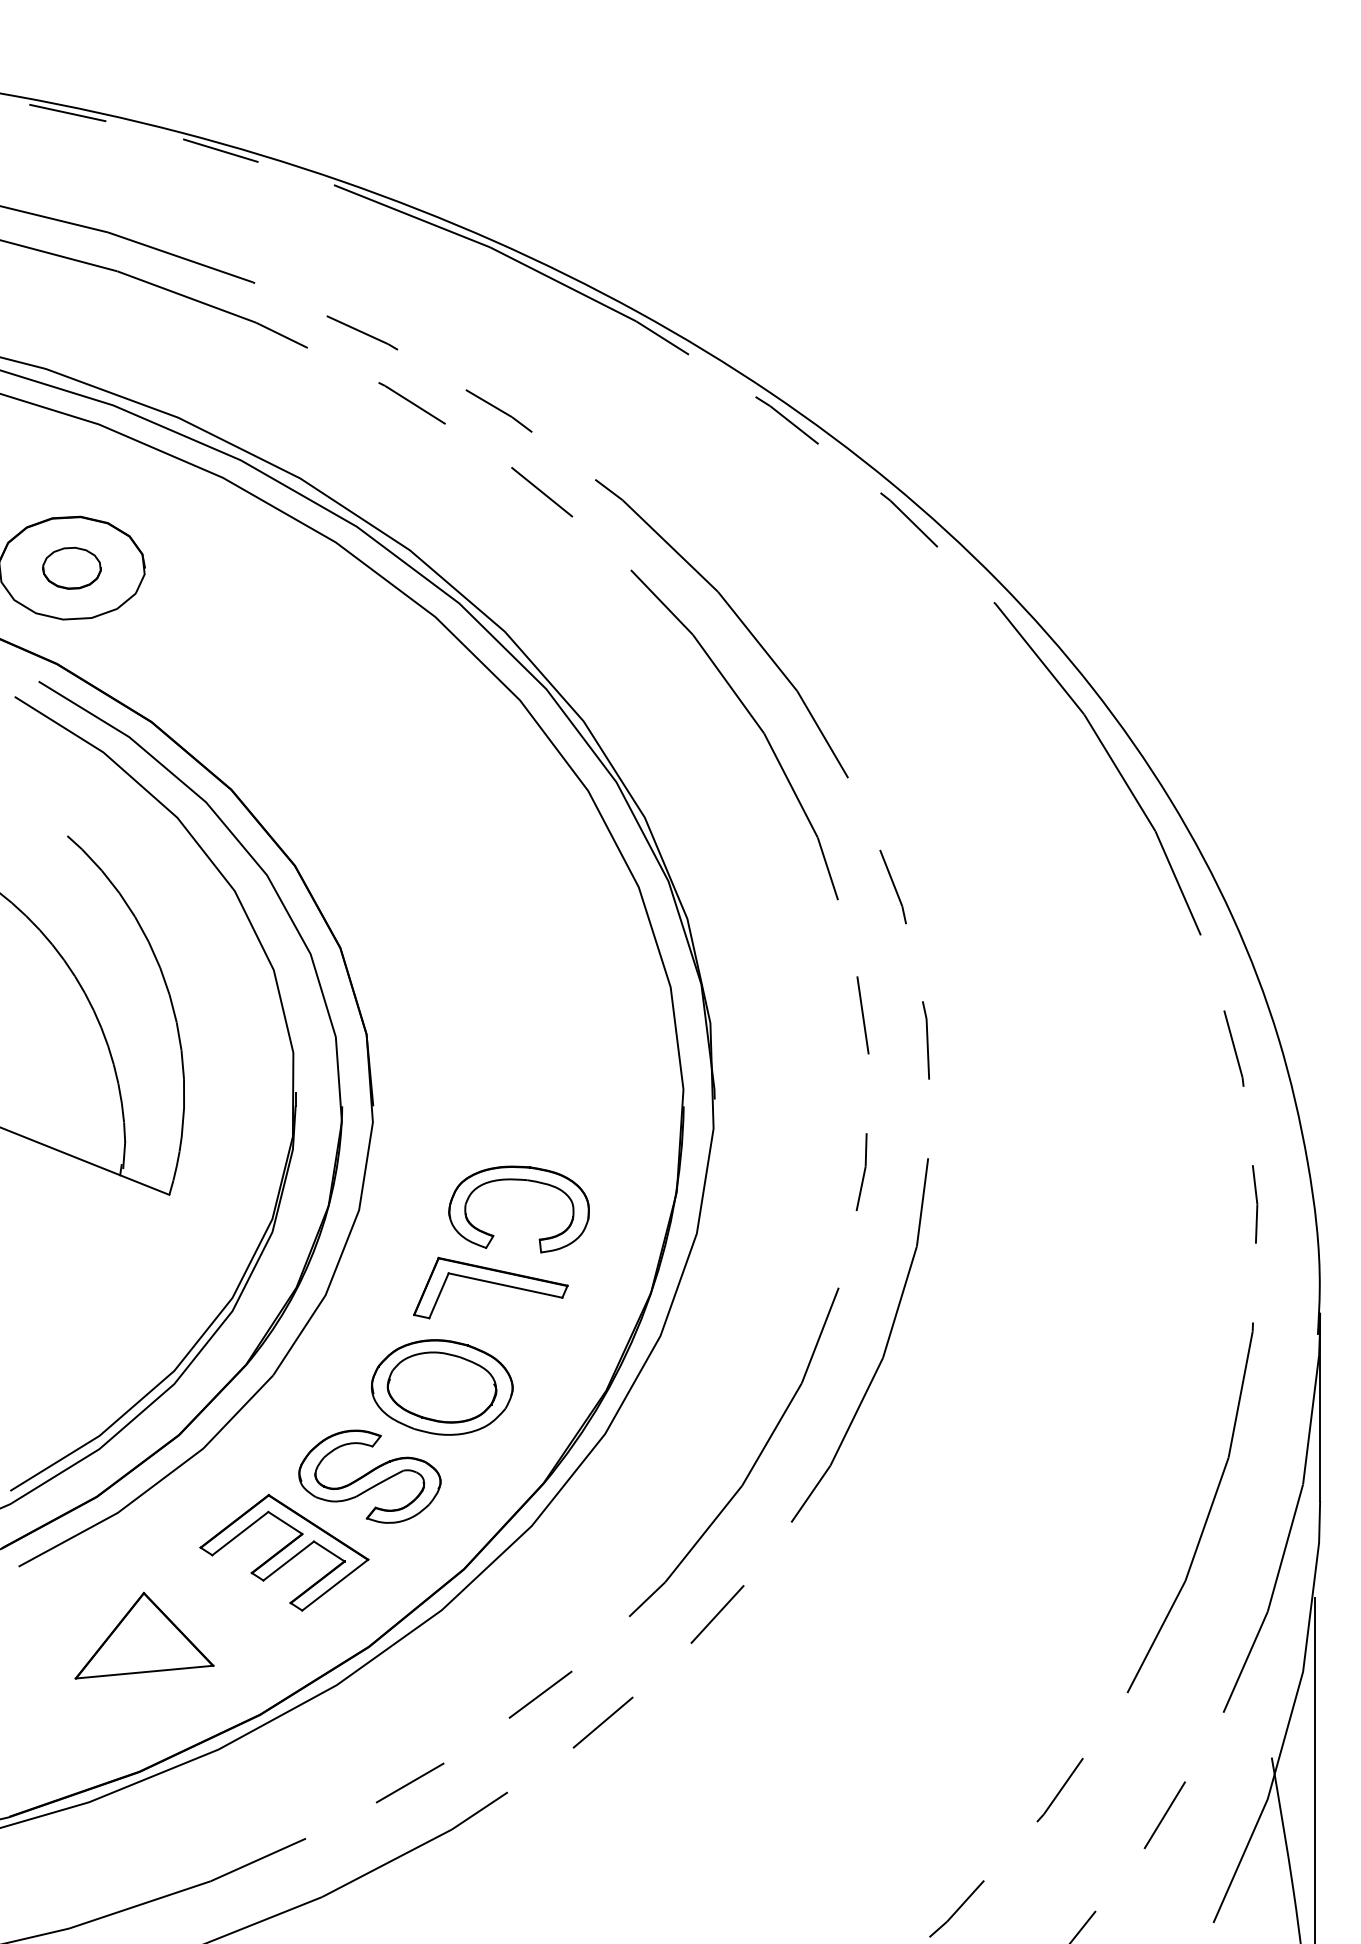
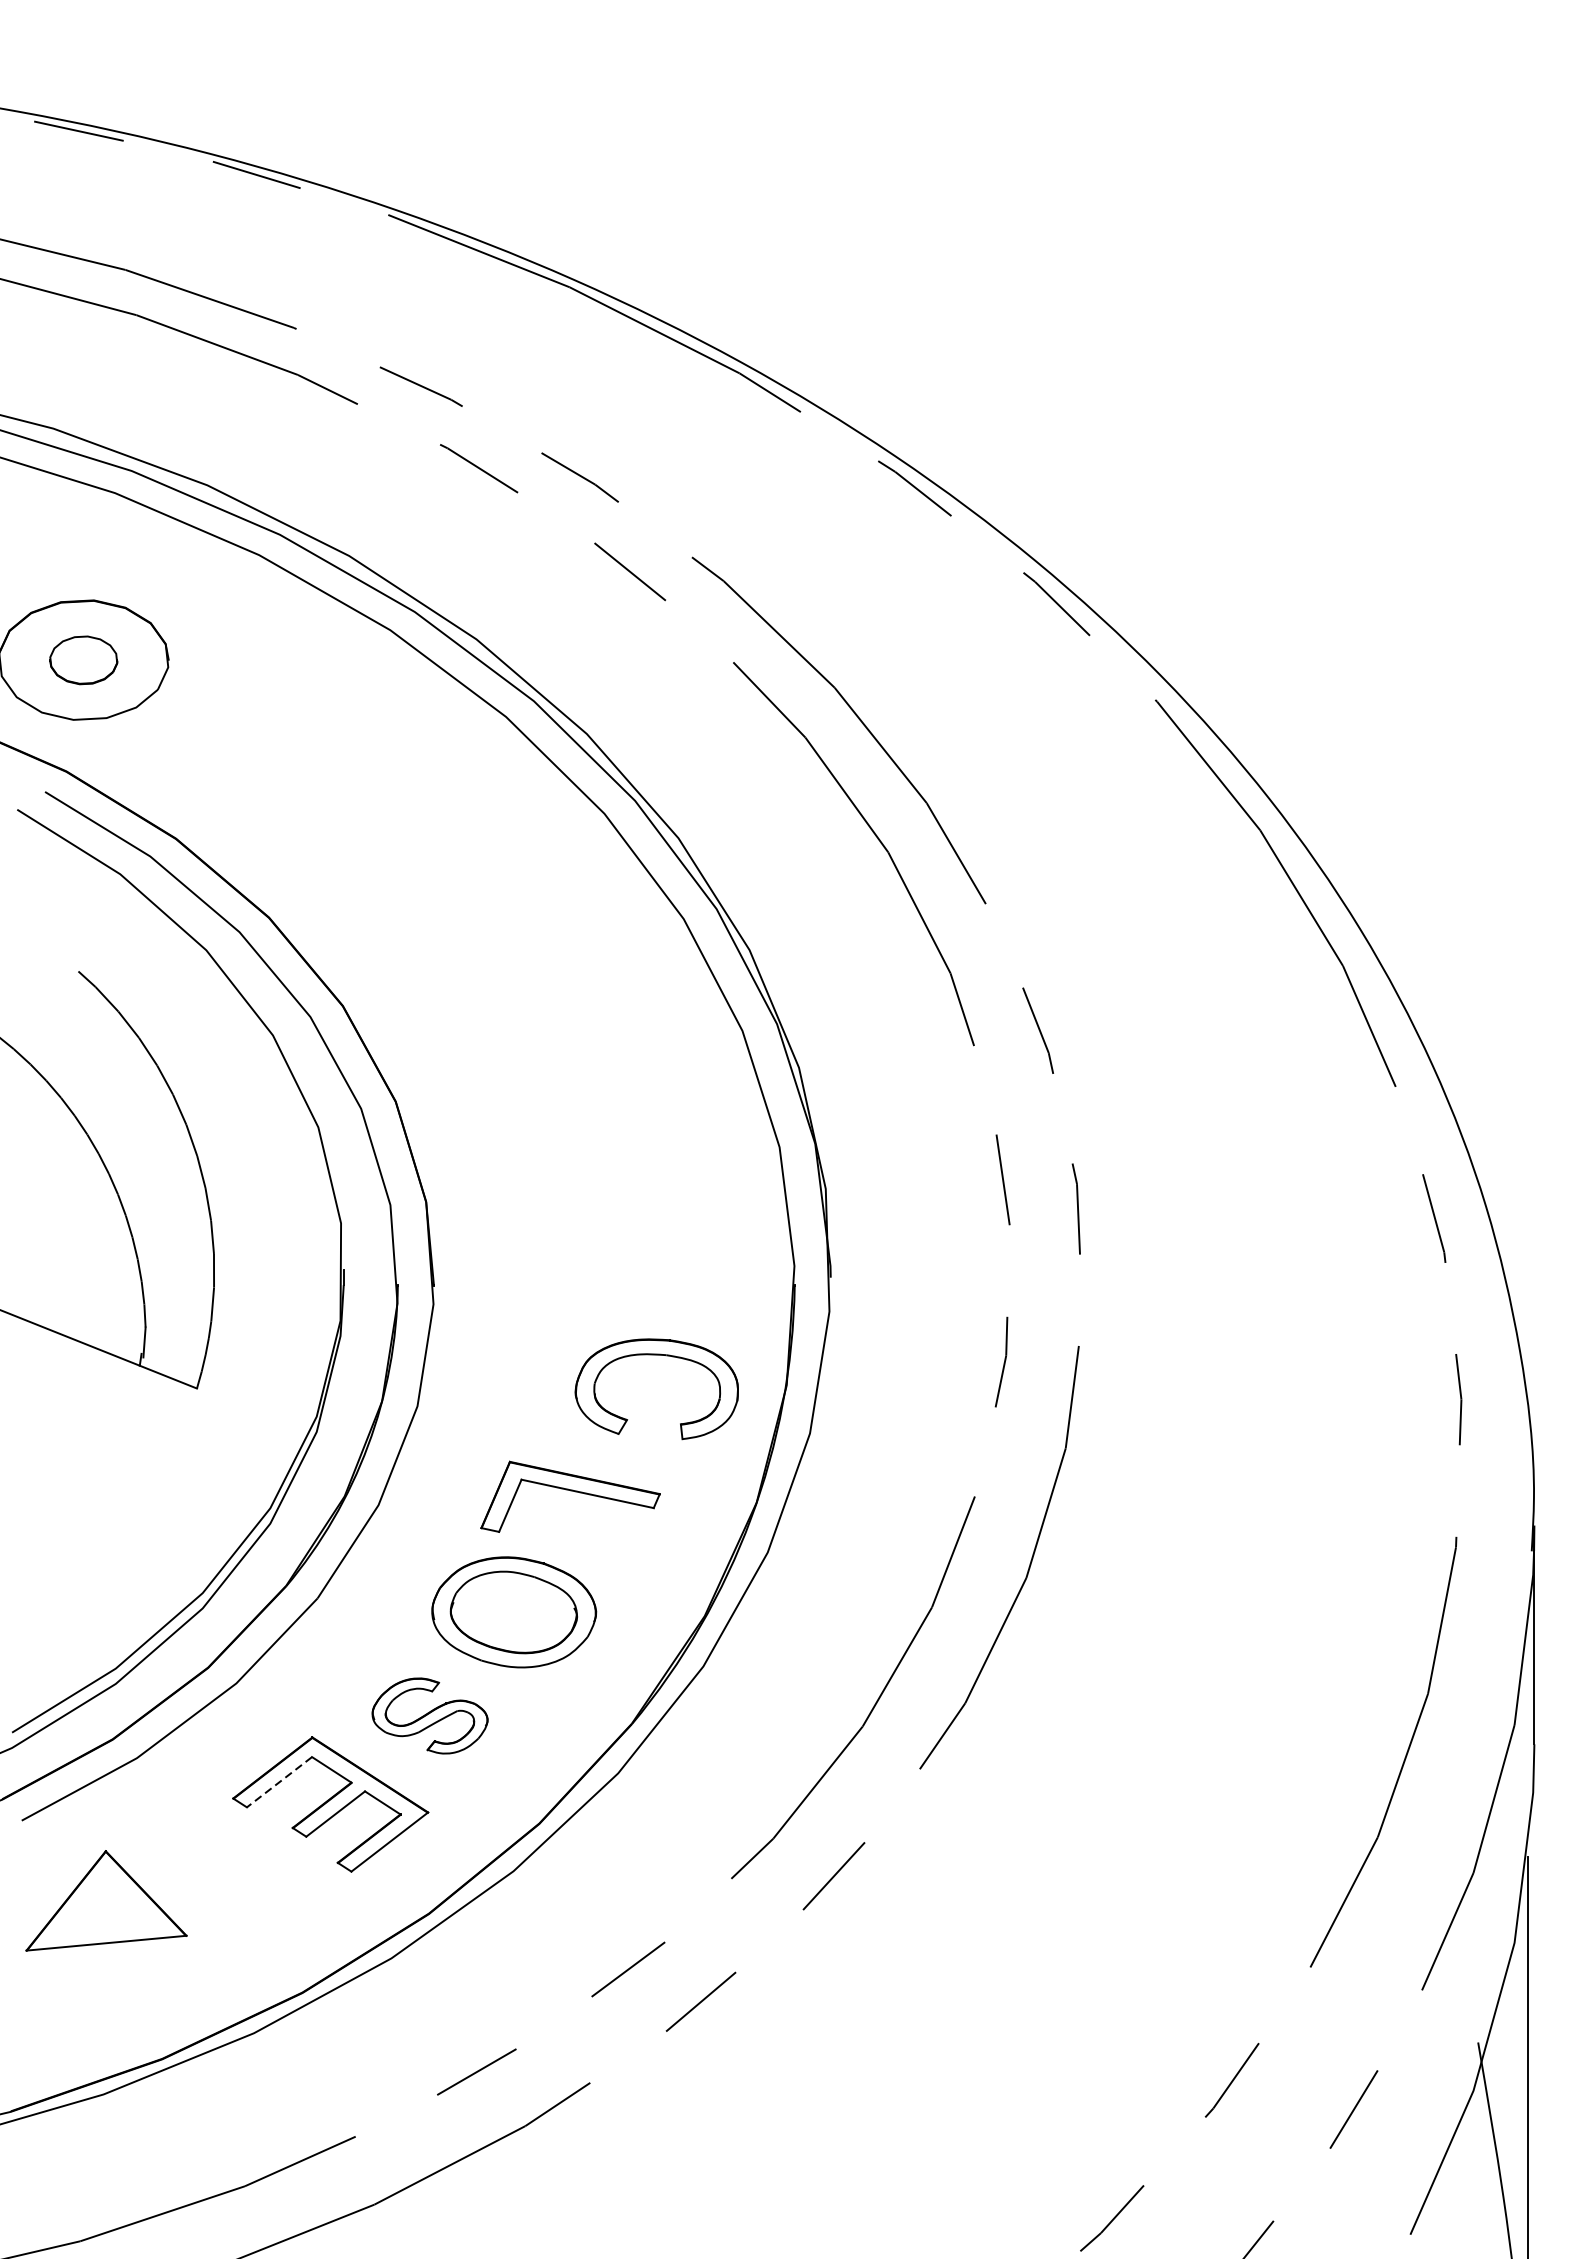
part: (518, 1180) -> (656, 1355), moved
part: (369, 1476) -> (429, 1715), size x0.7
line: (239, 1533) -> (278, 1782), solid -> dashed
part: (144, 1635) -> (106, 1900), moved

